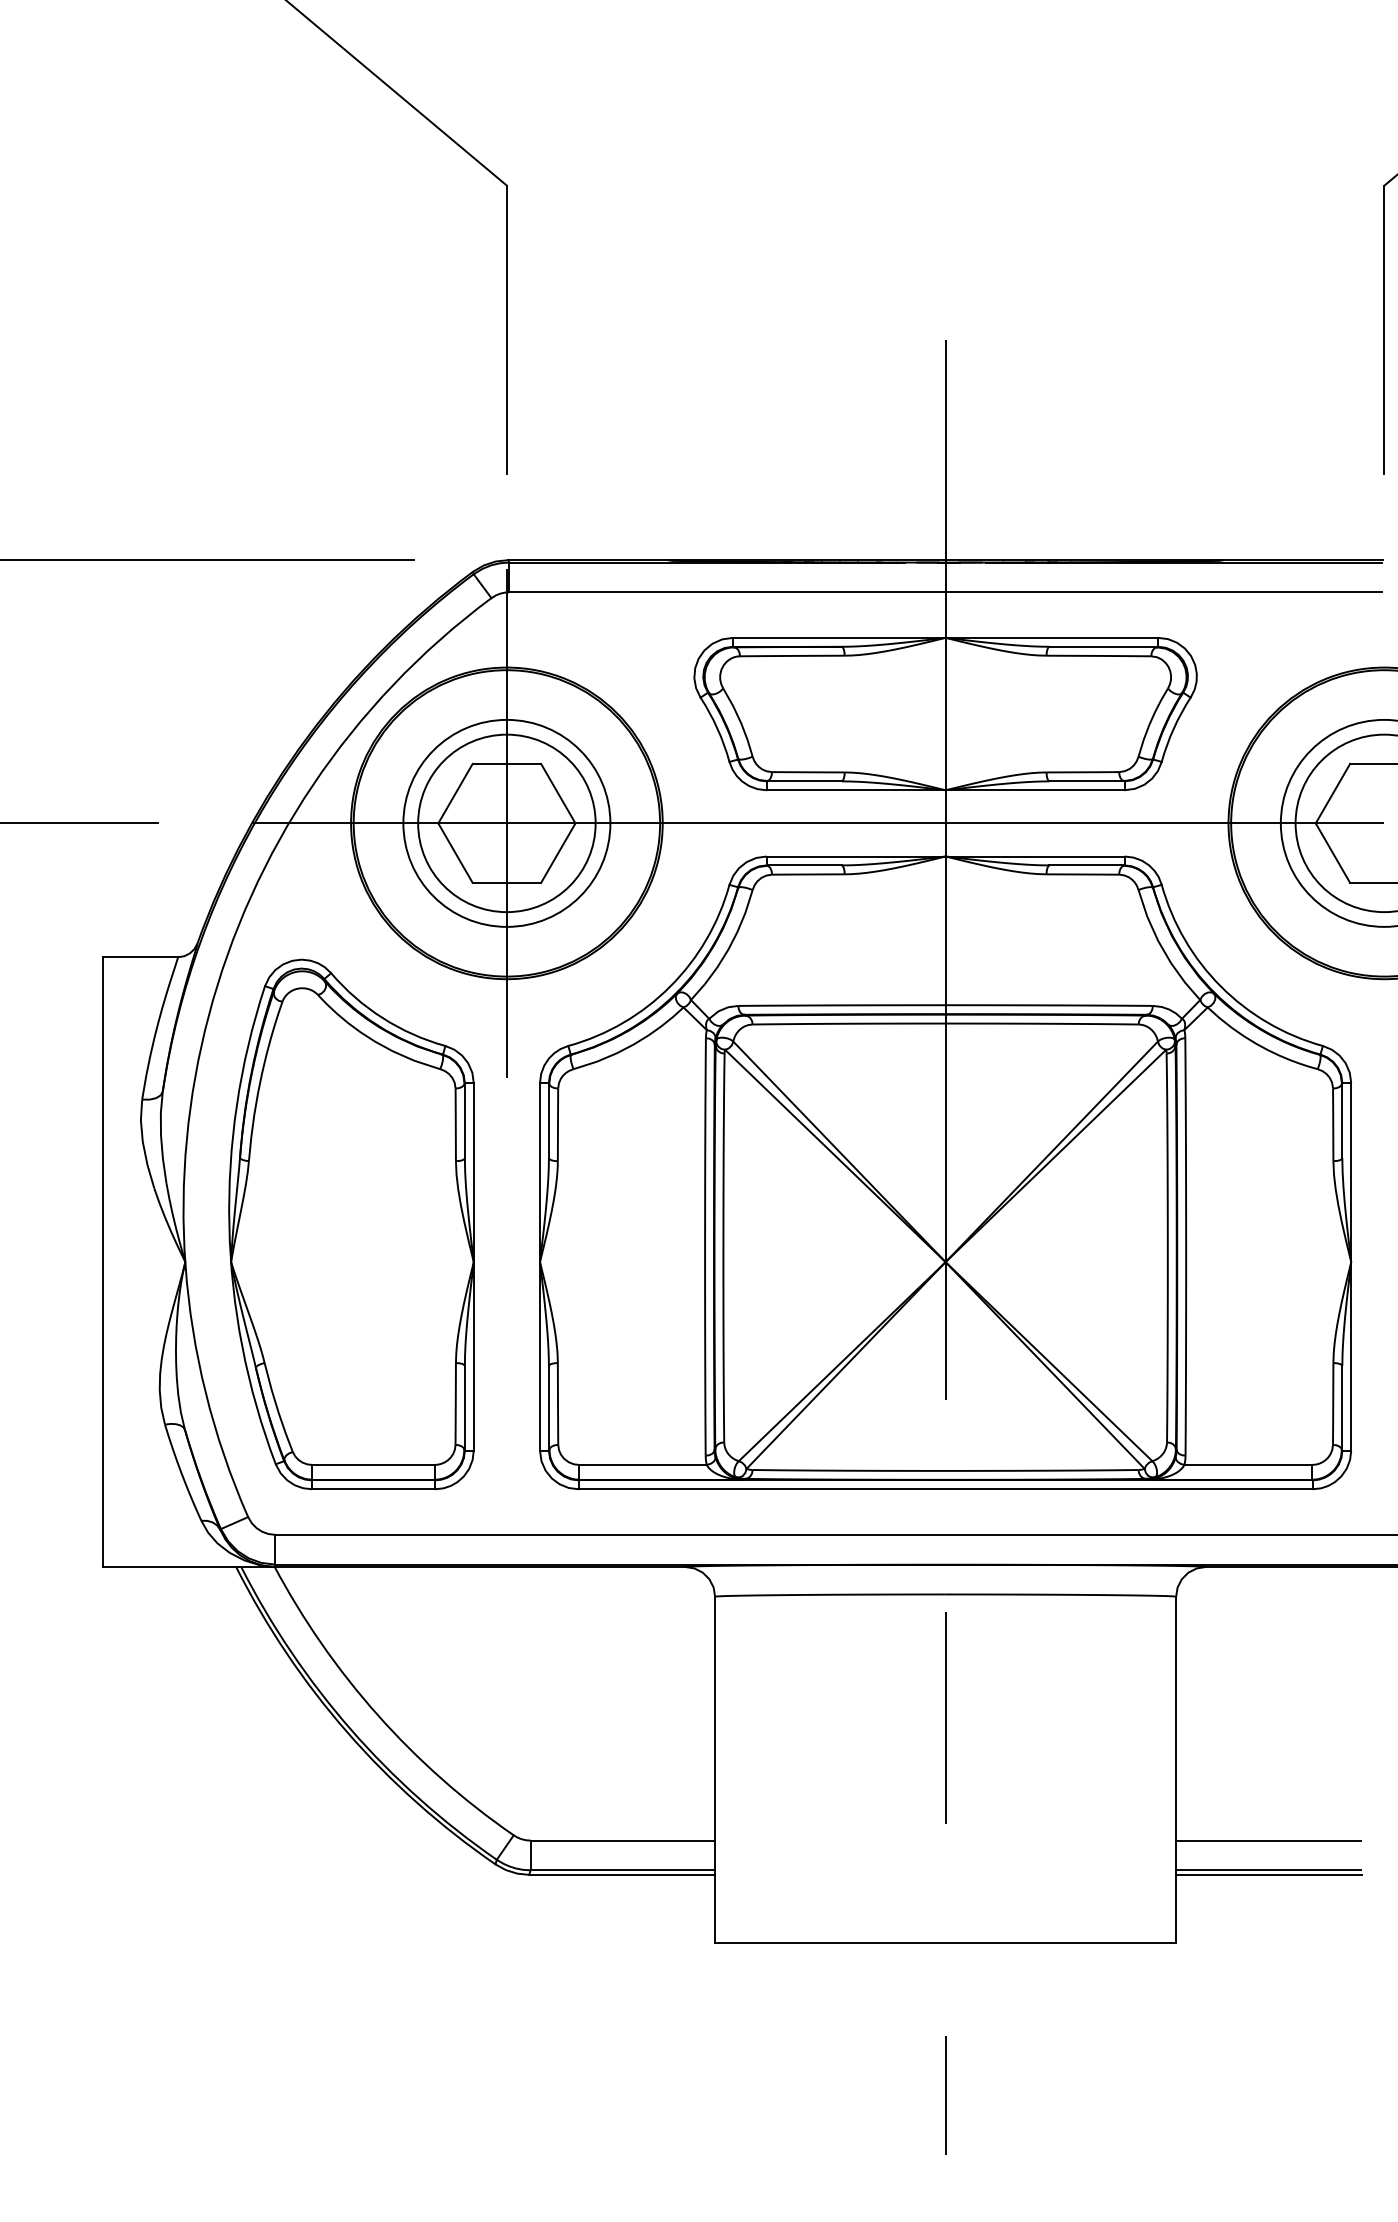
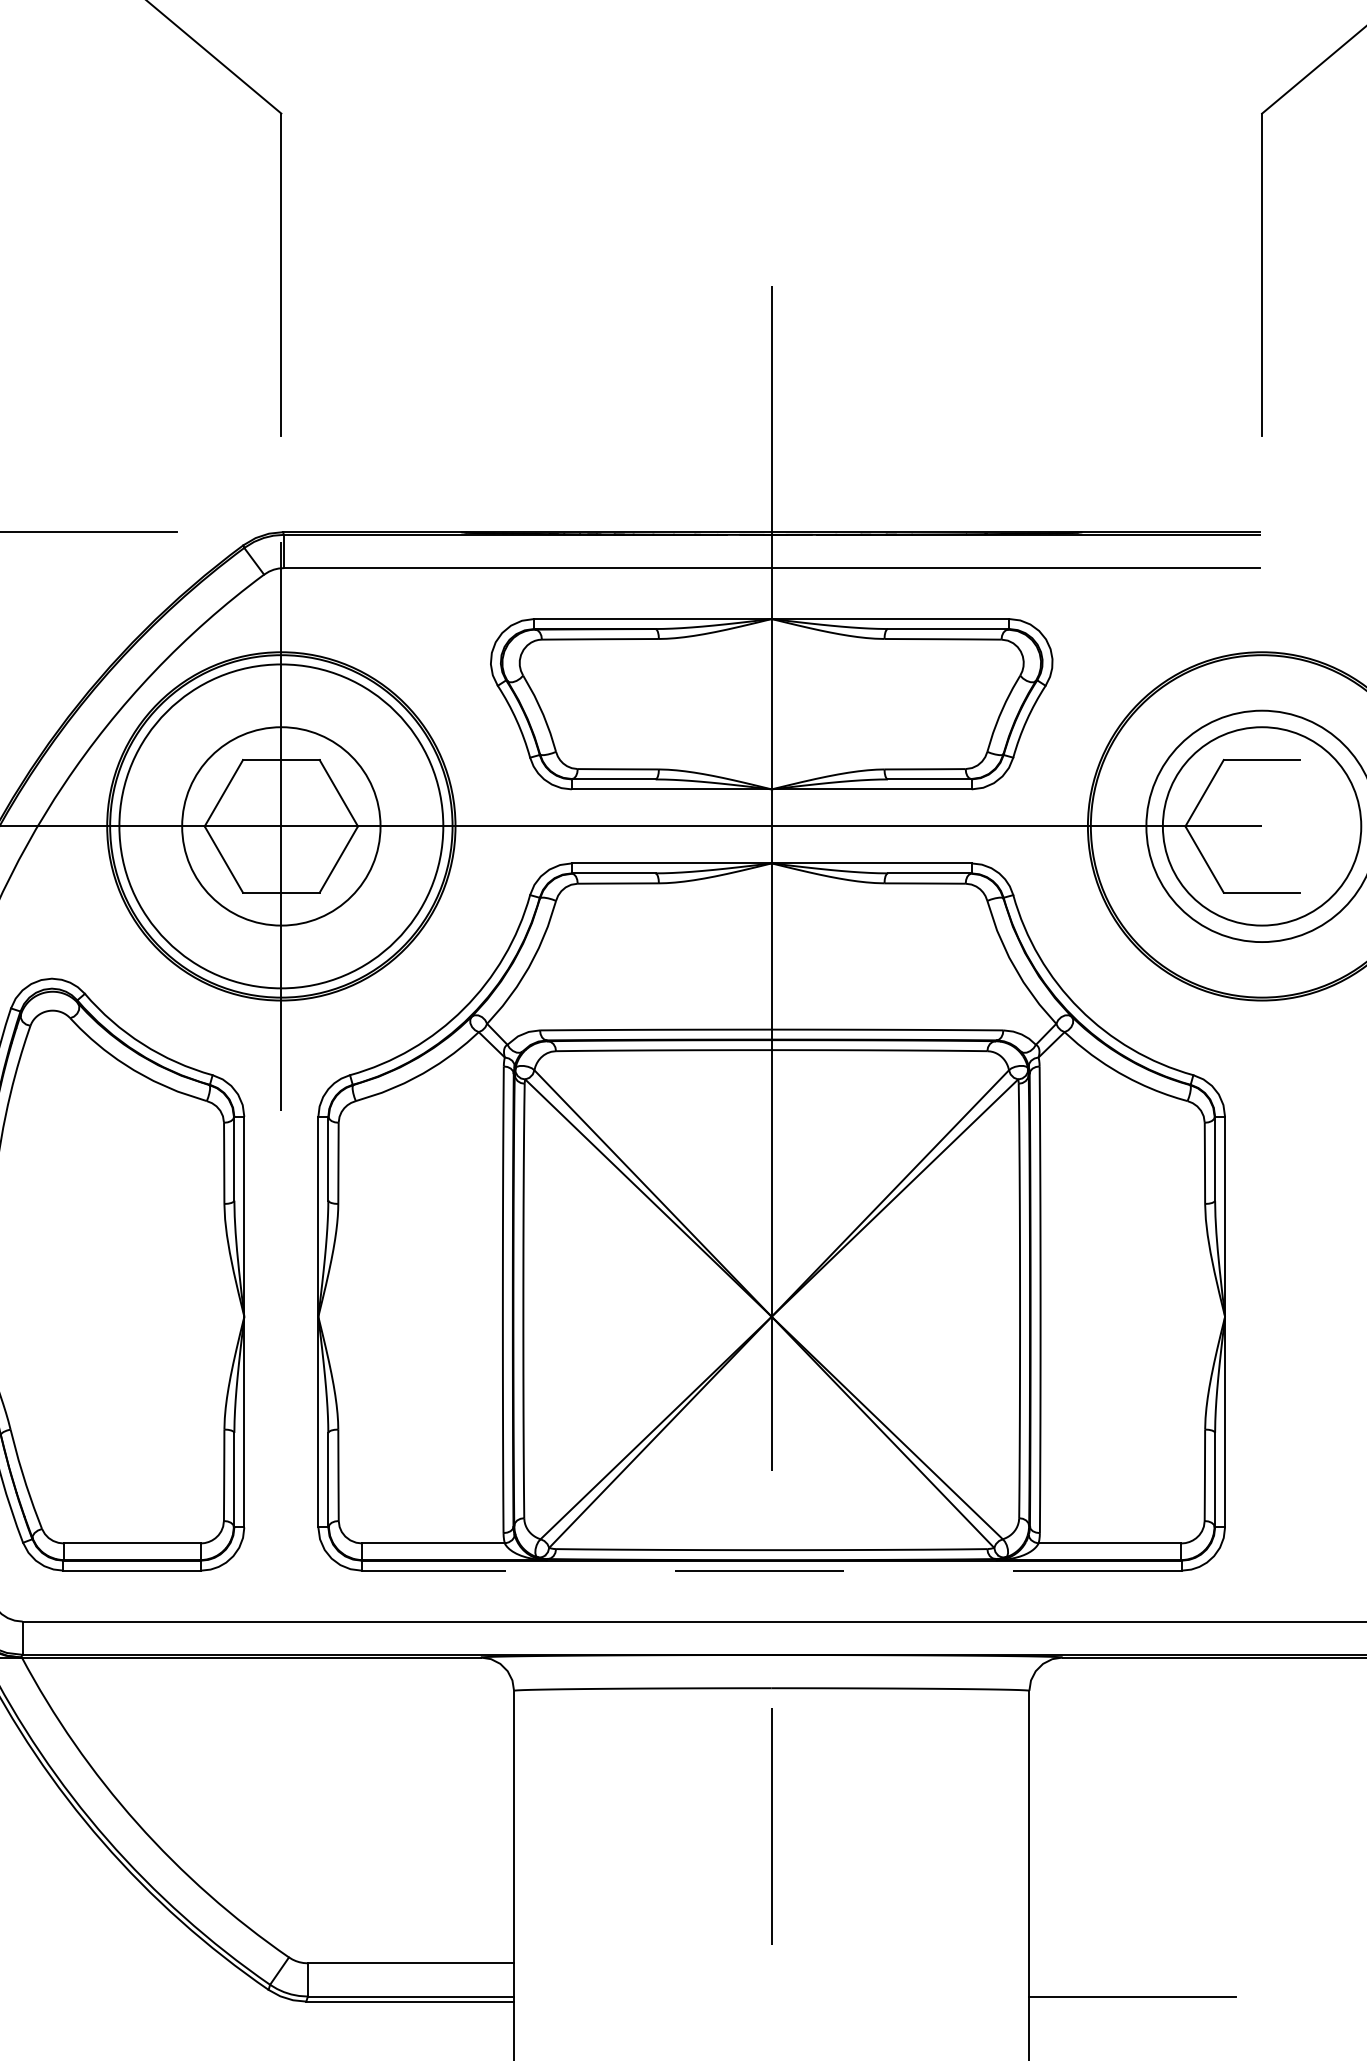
circle: (506, 822) -> (280, 825), size x1.4
line: (945, 1489) -> (771, 1570), solid -> dashed
line: (1268, 1840) -> (1132, 1963), removed
line: (1269, 1874) -> (1133, 2001), removed

